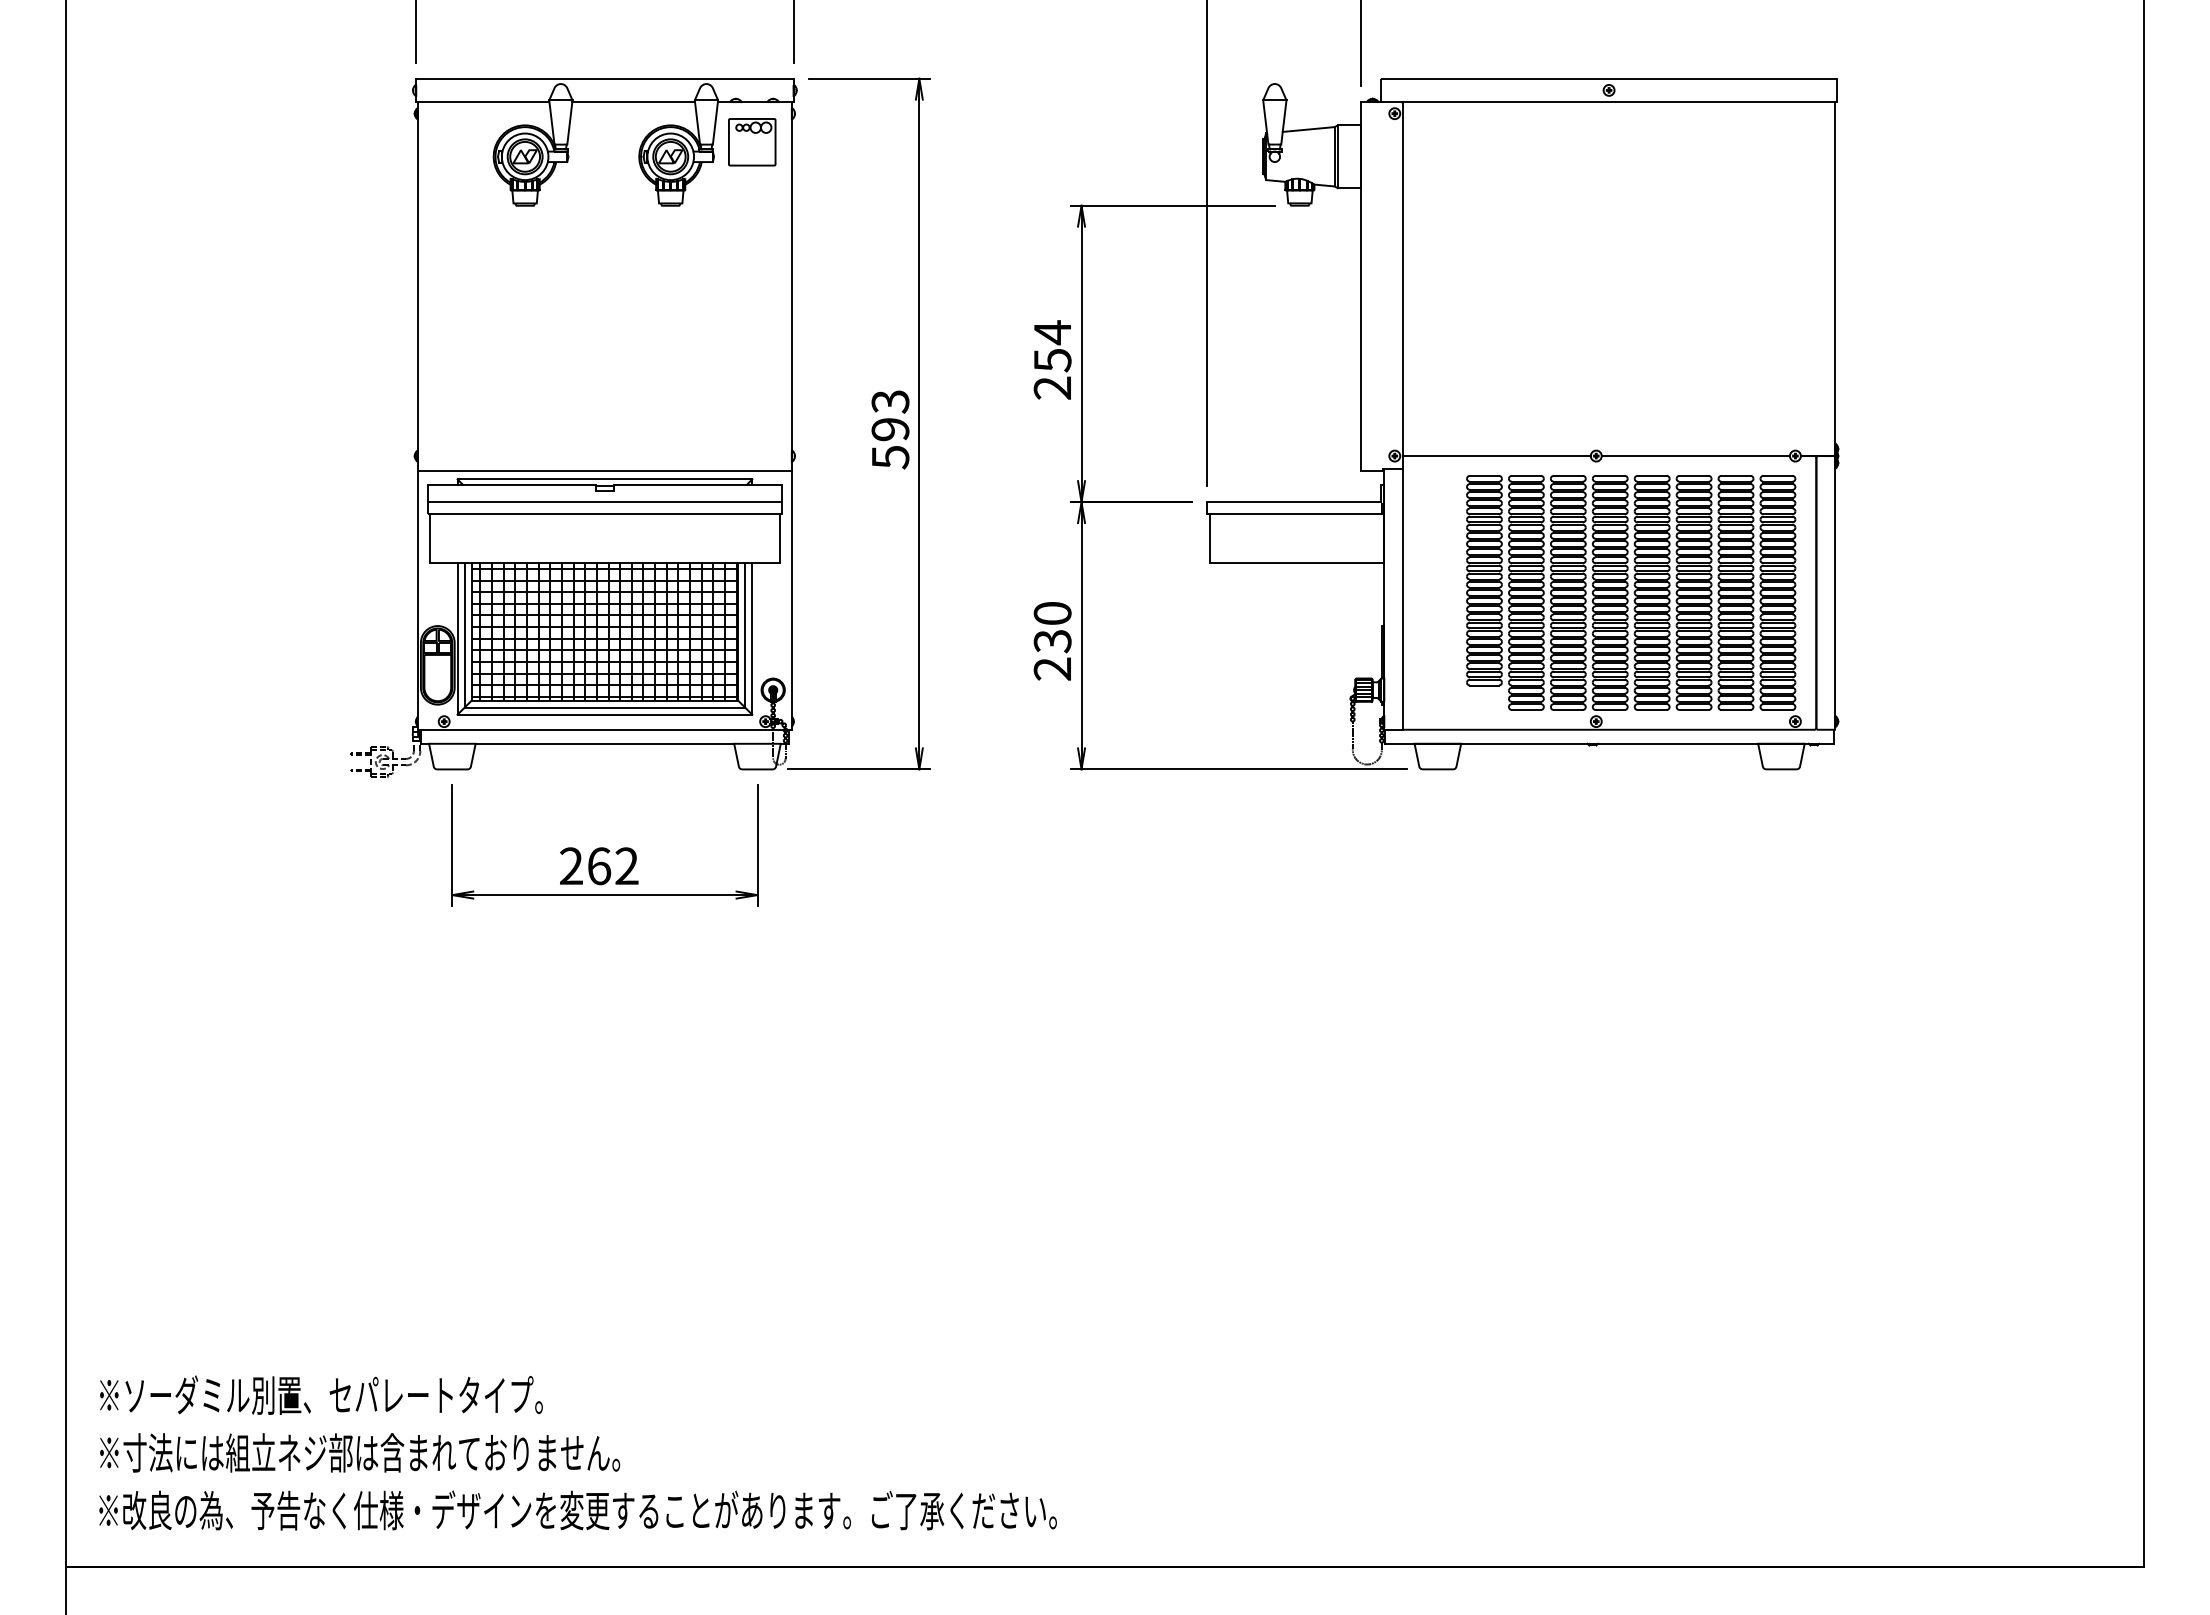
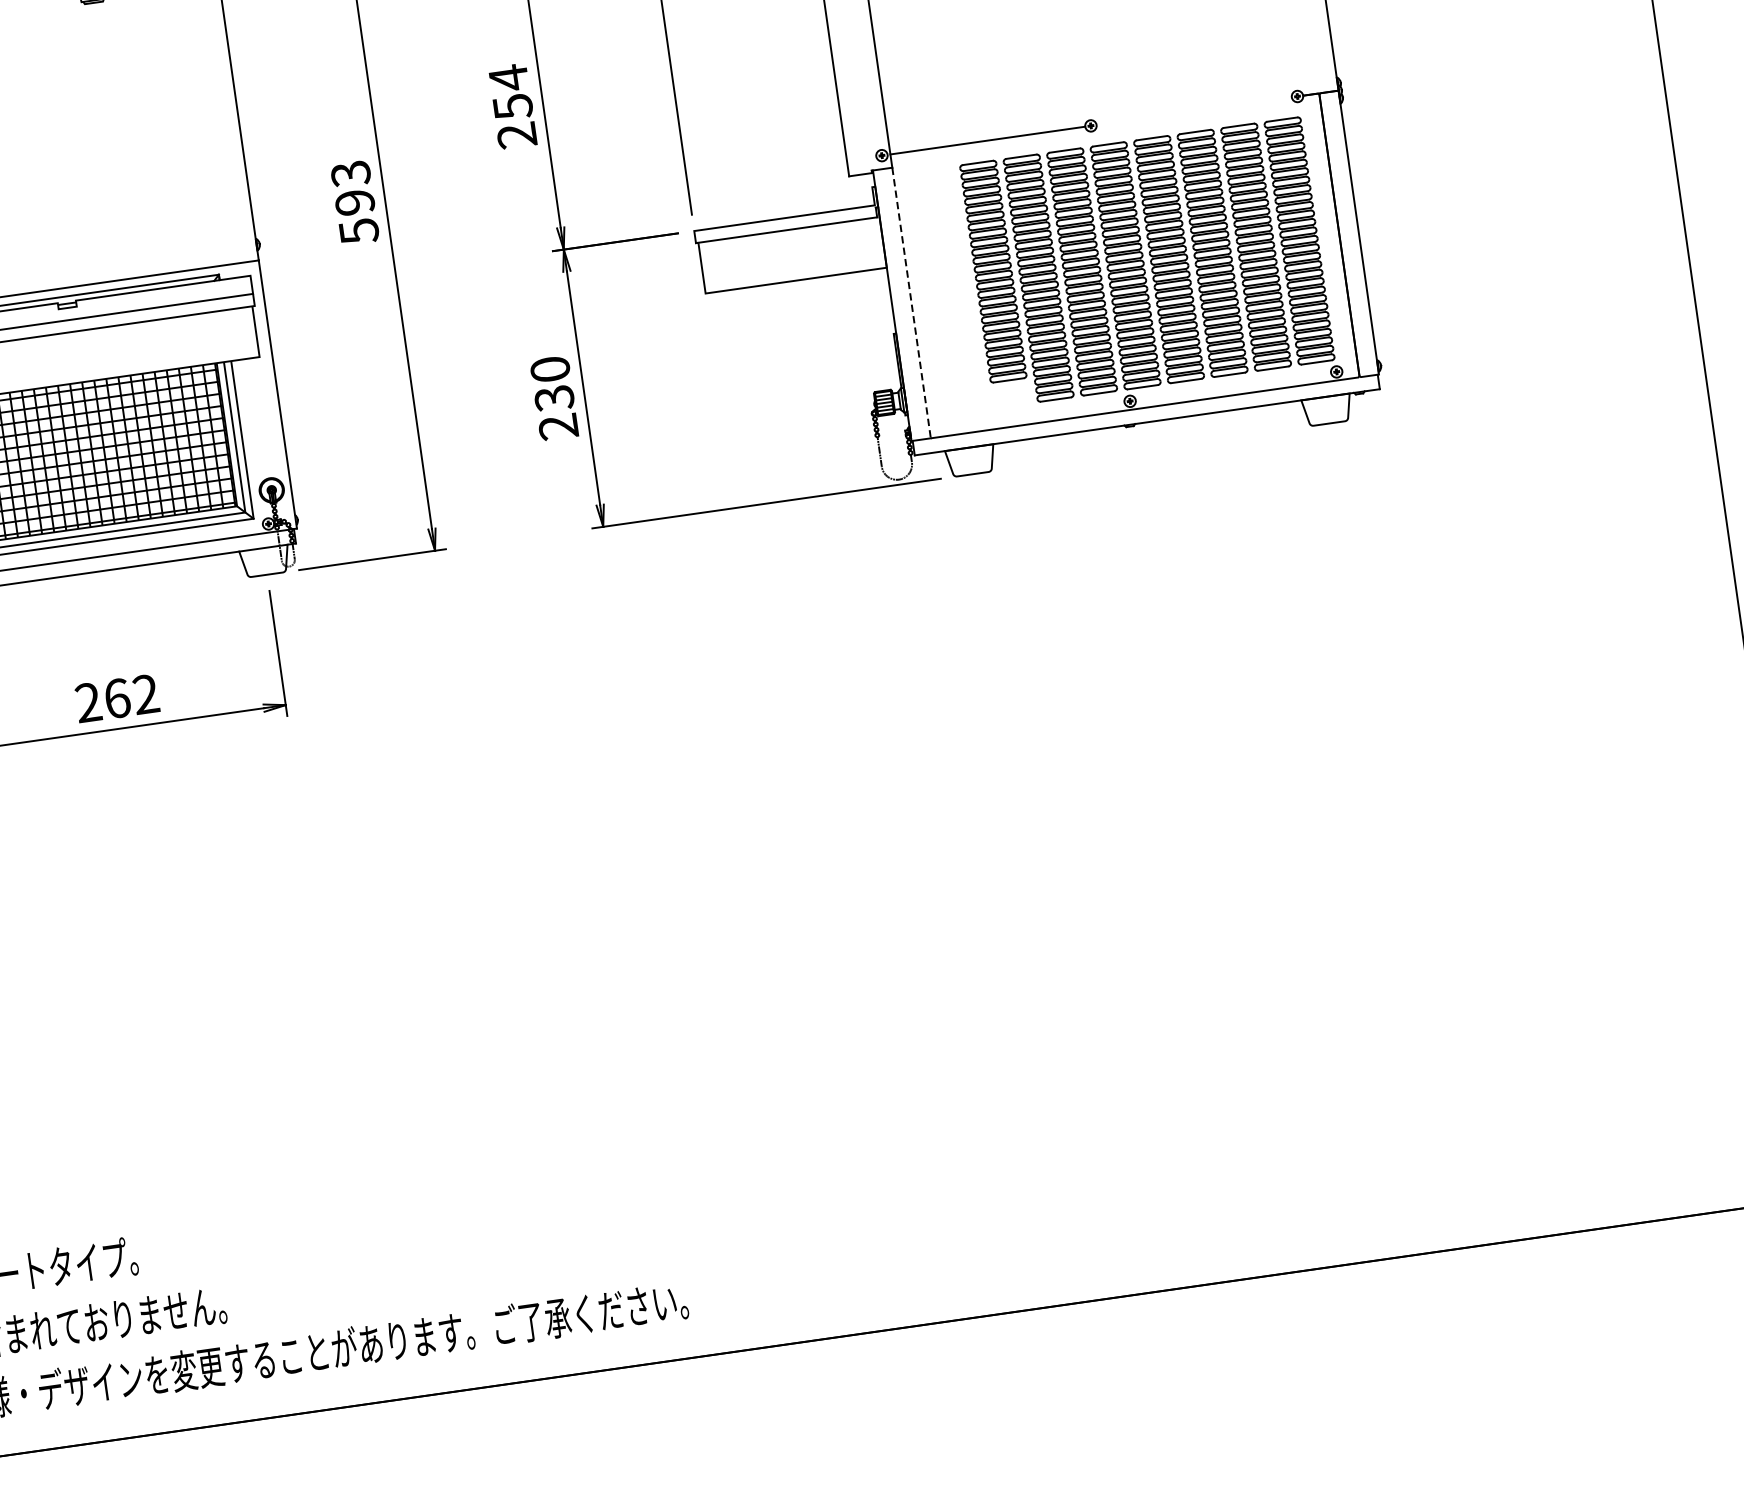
line: (1695, 456) -> (1193, 111), removed
line: (1402, 599) -> (911, 303), solid -> dashed

